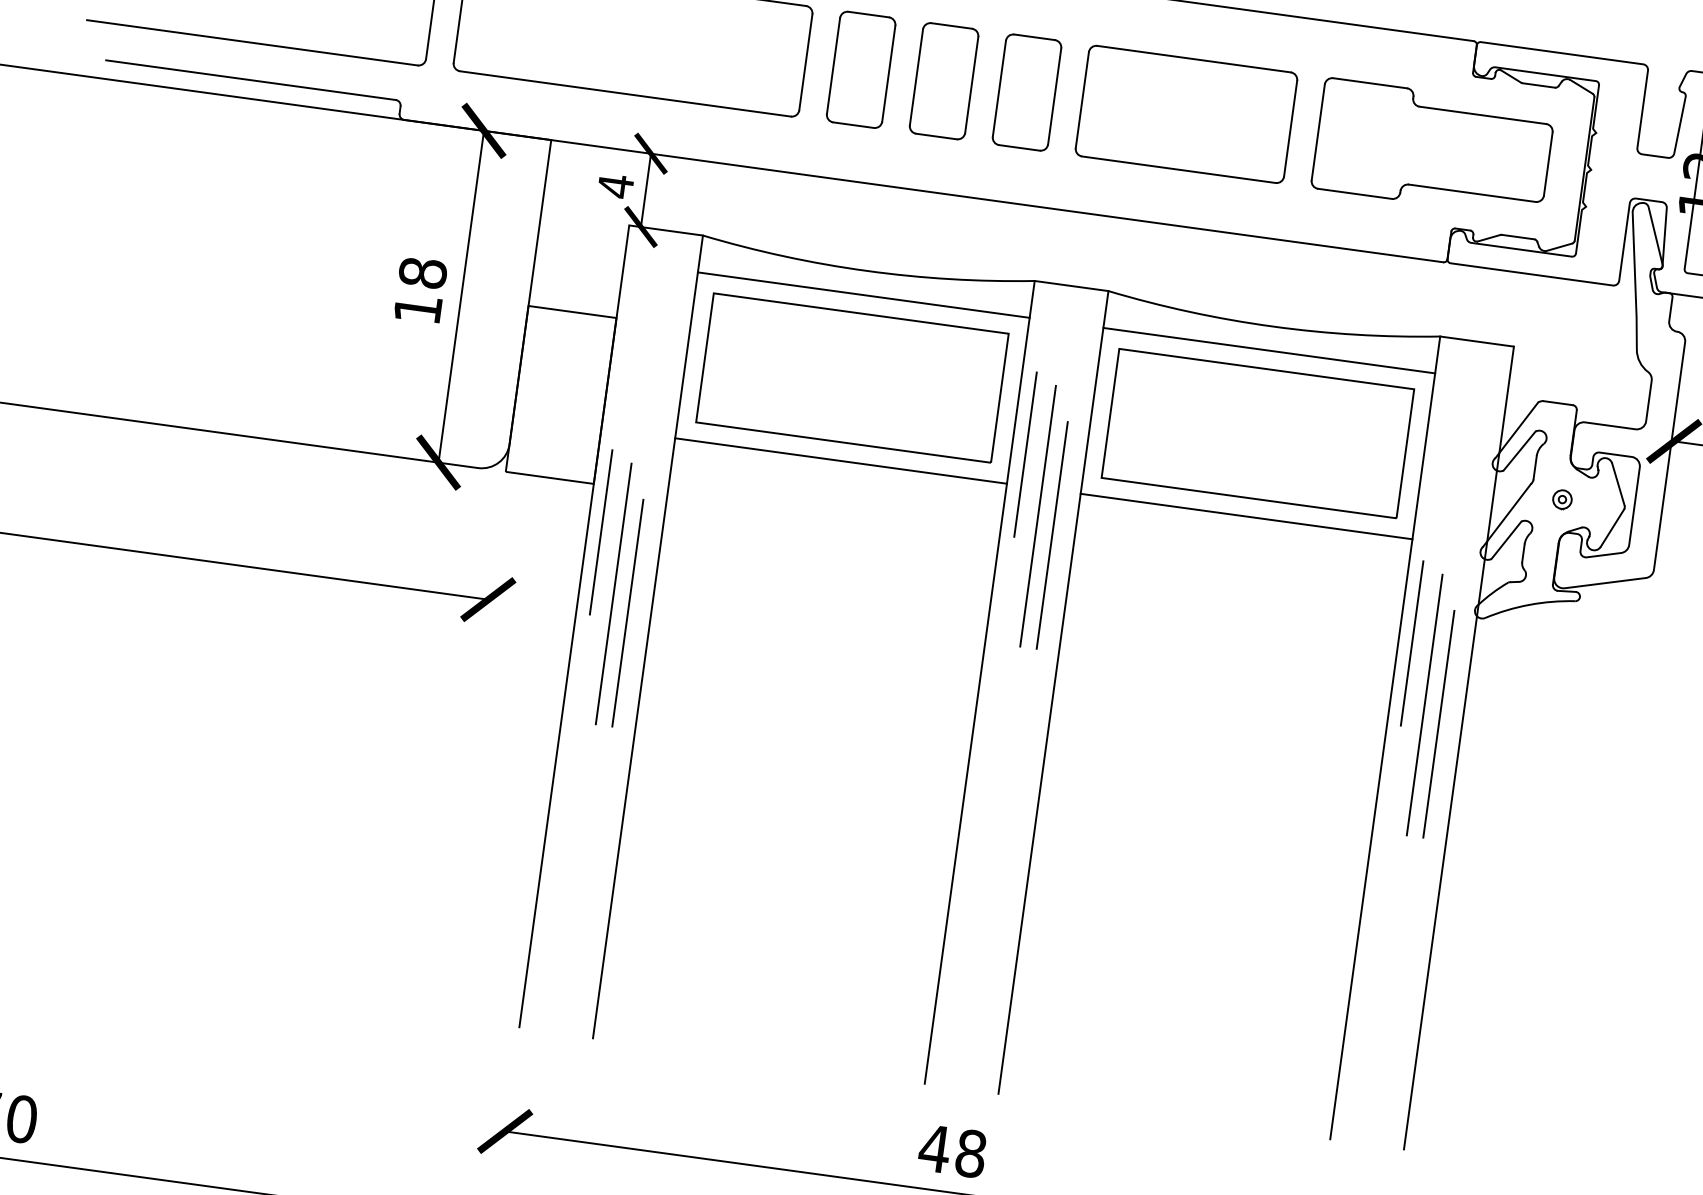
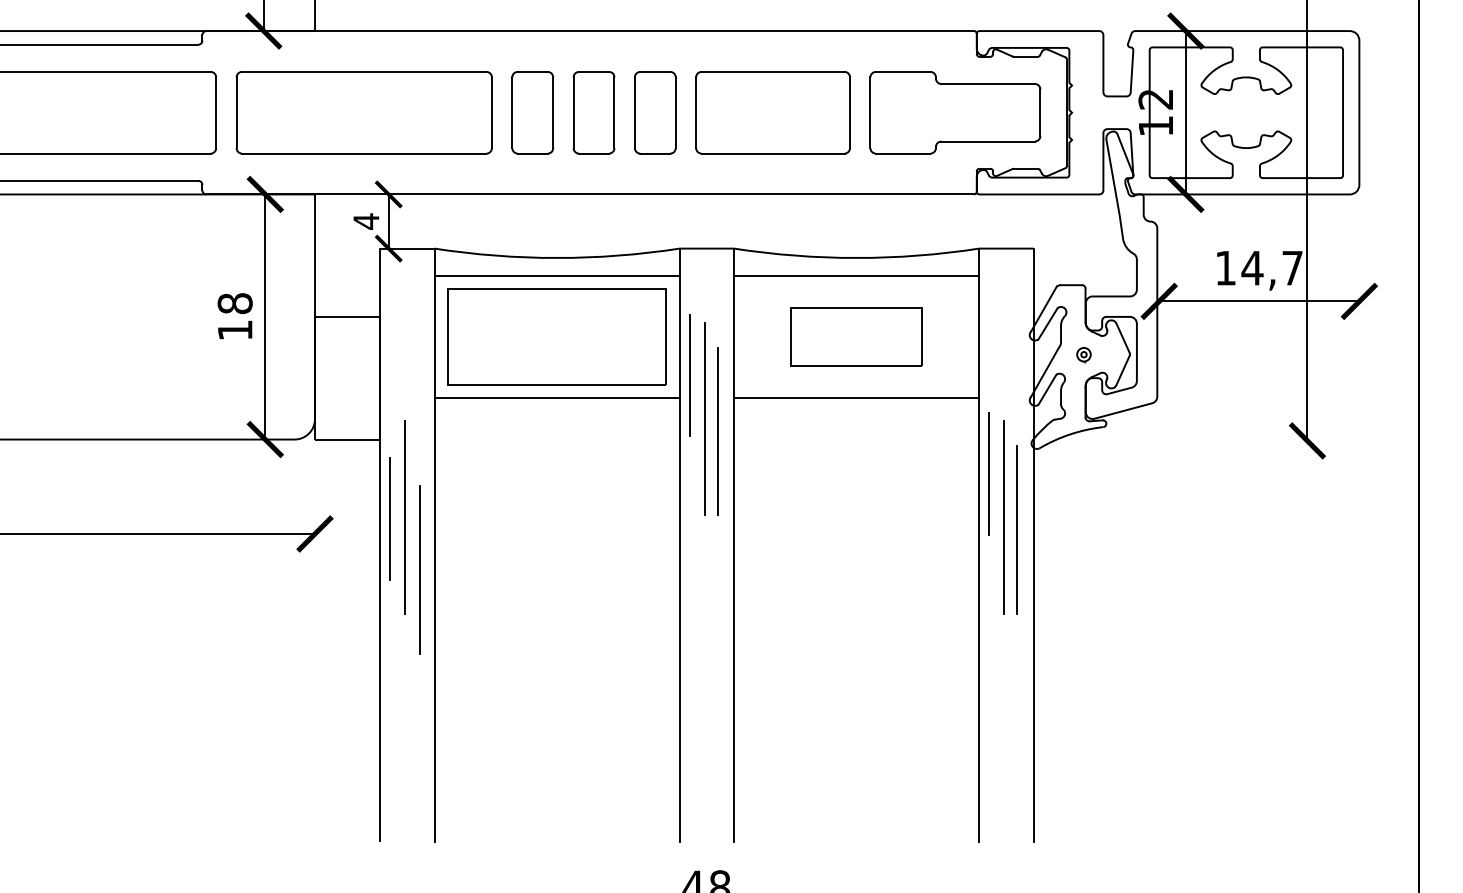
part: (1257, 432) -> (856, 336), size x0.6
line: (600, 531) -> (389, 518), moved
line: (627, 612) -> (419, 569), moved

